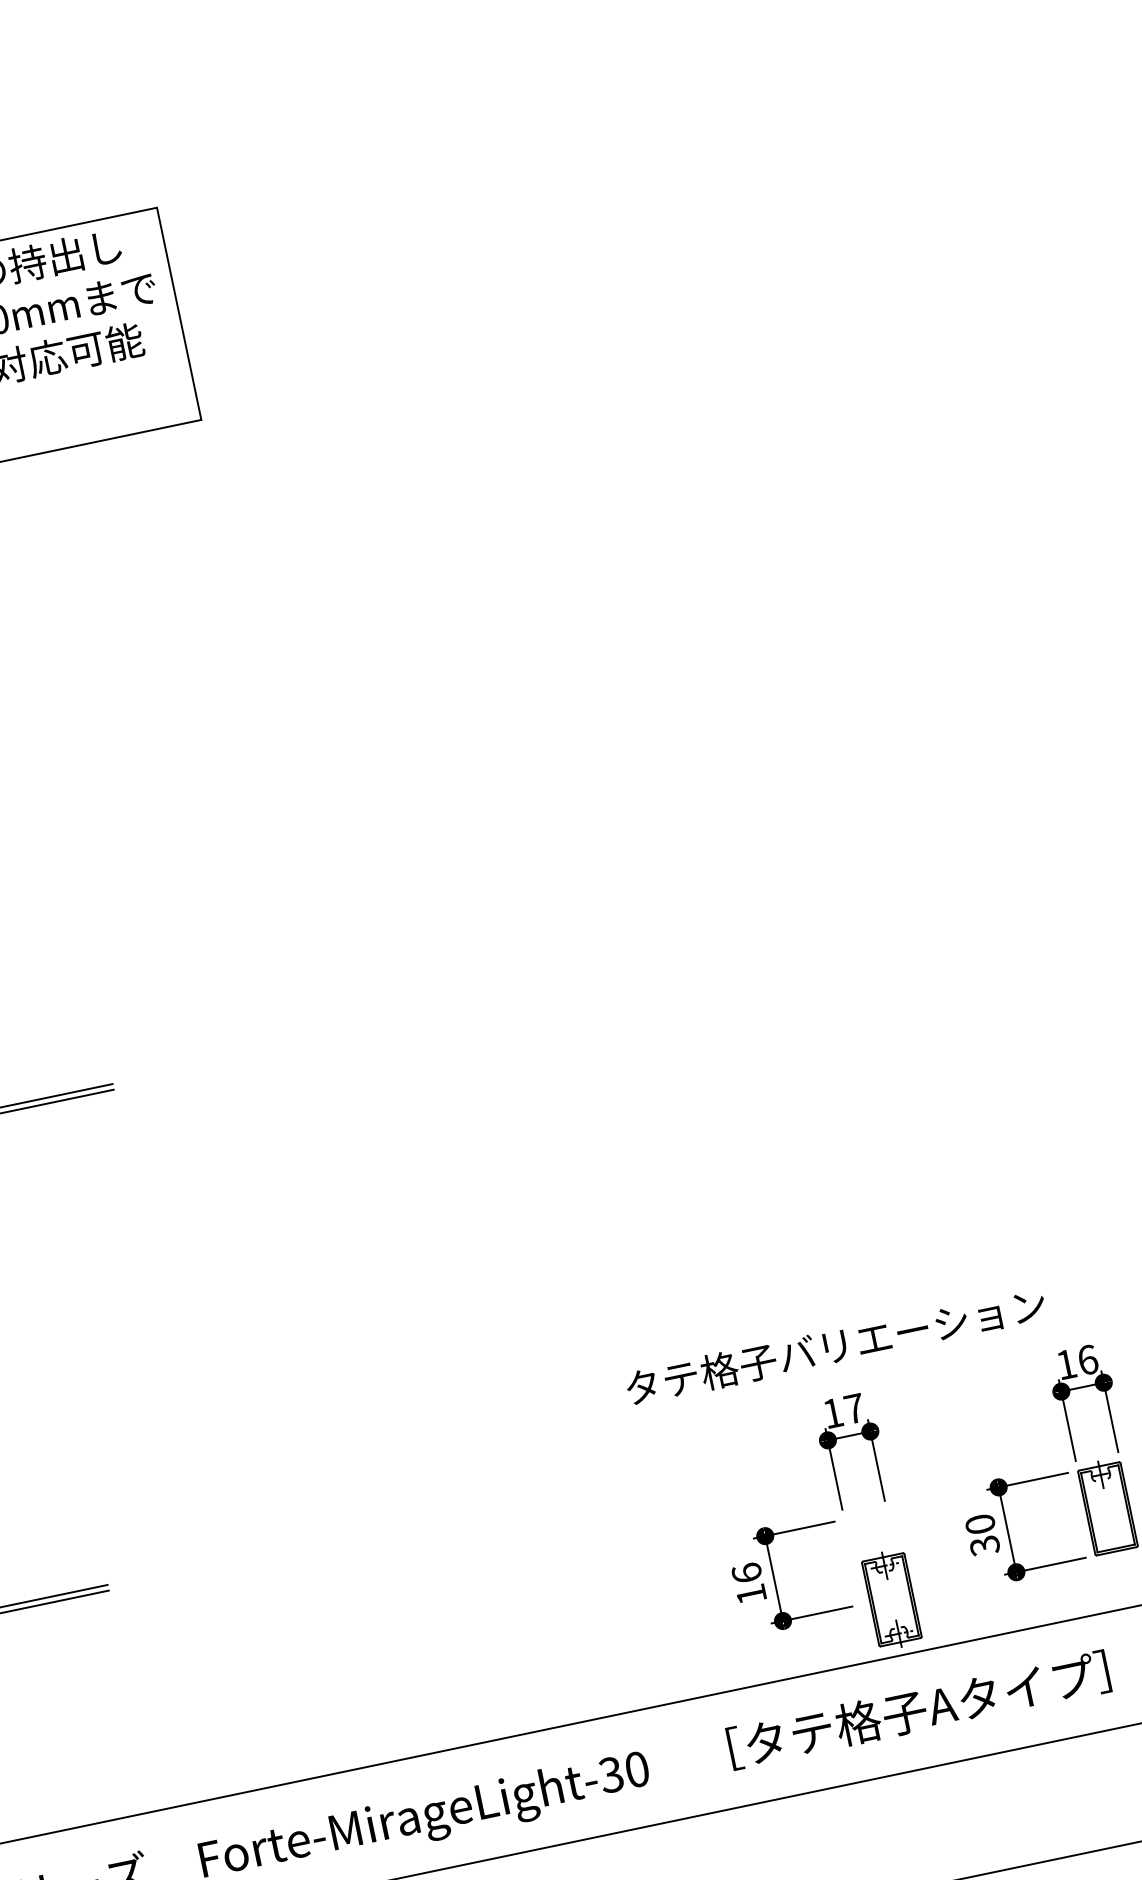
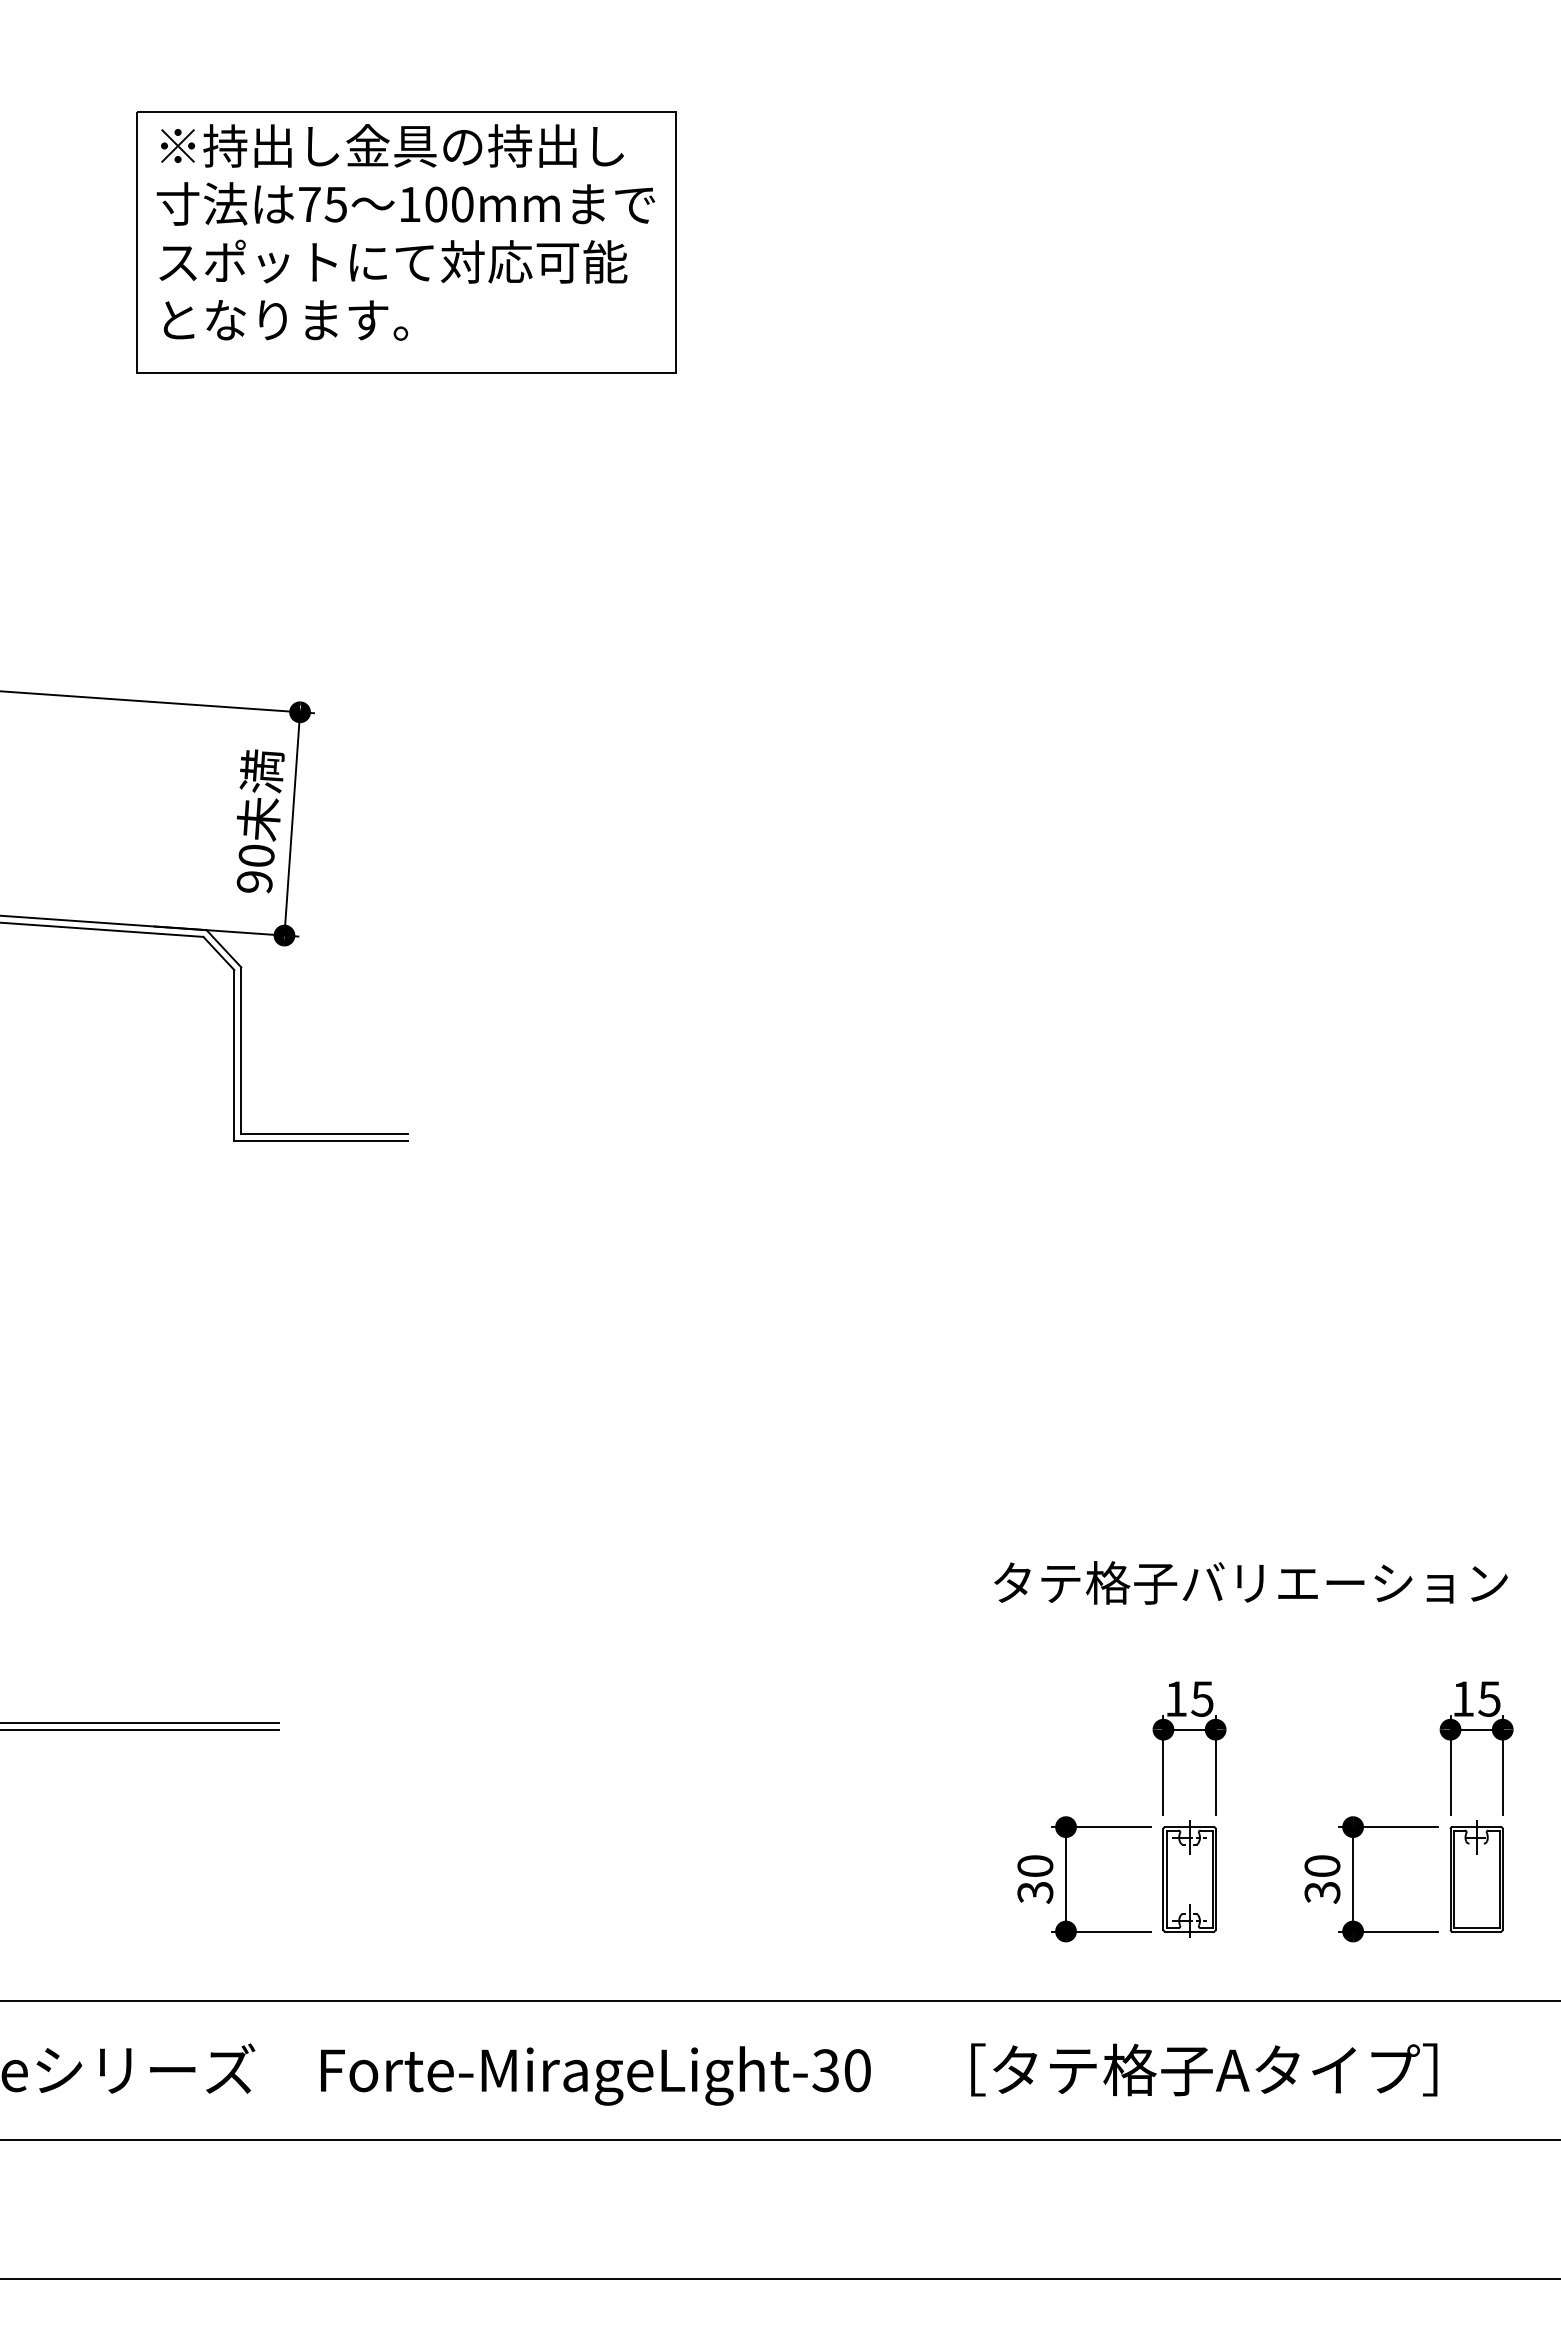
text: (835, 1346) -> (1250, 1582), moved
text: (1087, 1359) -> (1489, 1698), 16 -> 15
text: (854, 1408) -> (1202, 1698), 17 -> 15
text: (749, 1583) -> (1035, 1879), 16 -> 30
part: (891, 1599) -> (1189, 1878), moved

